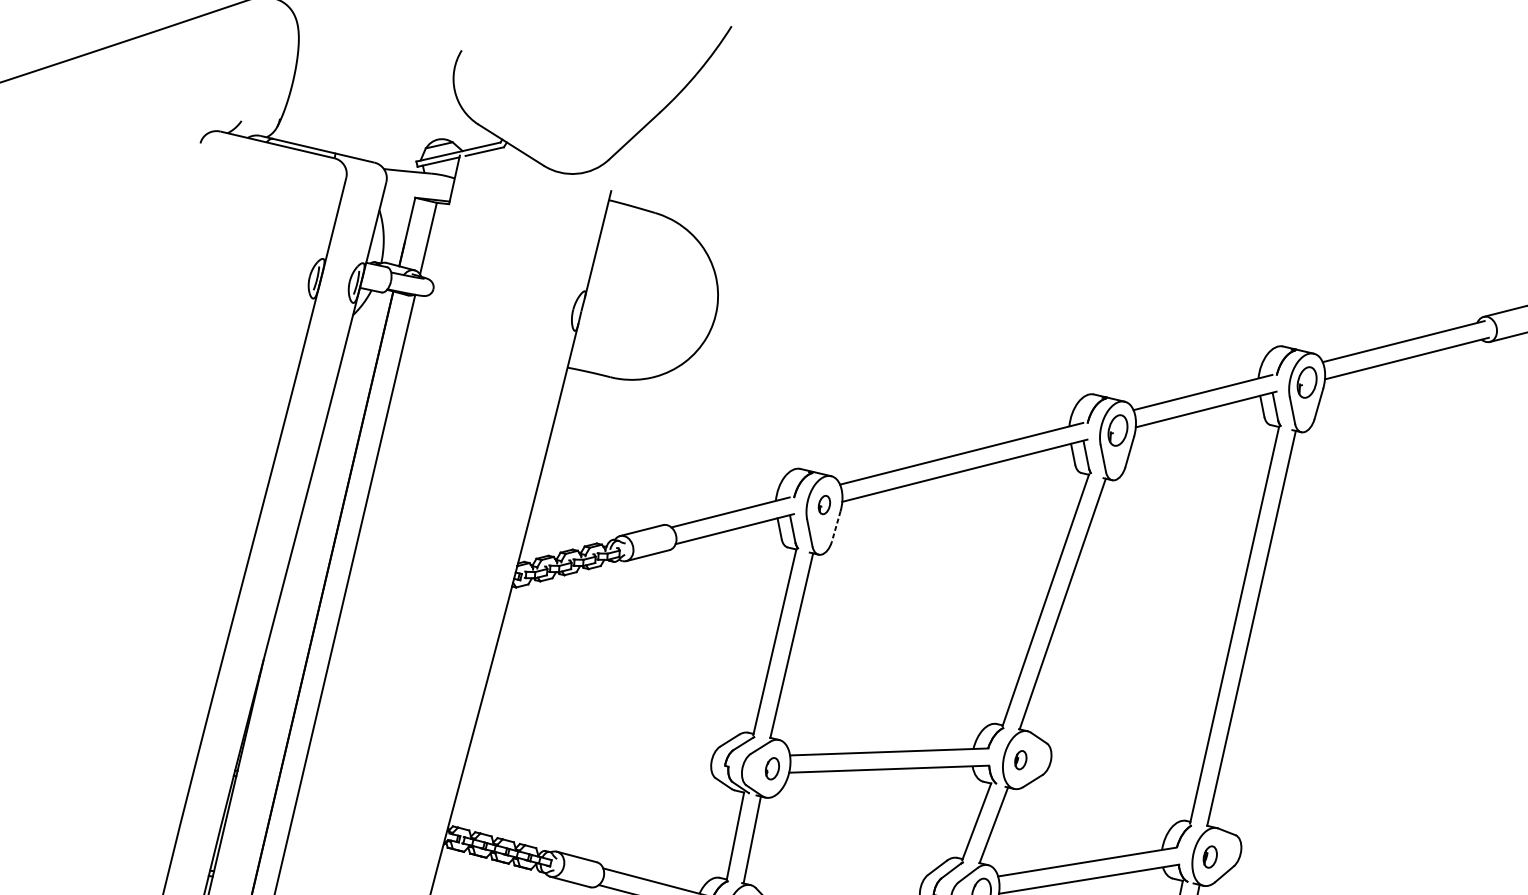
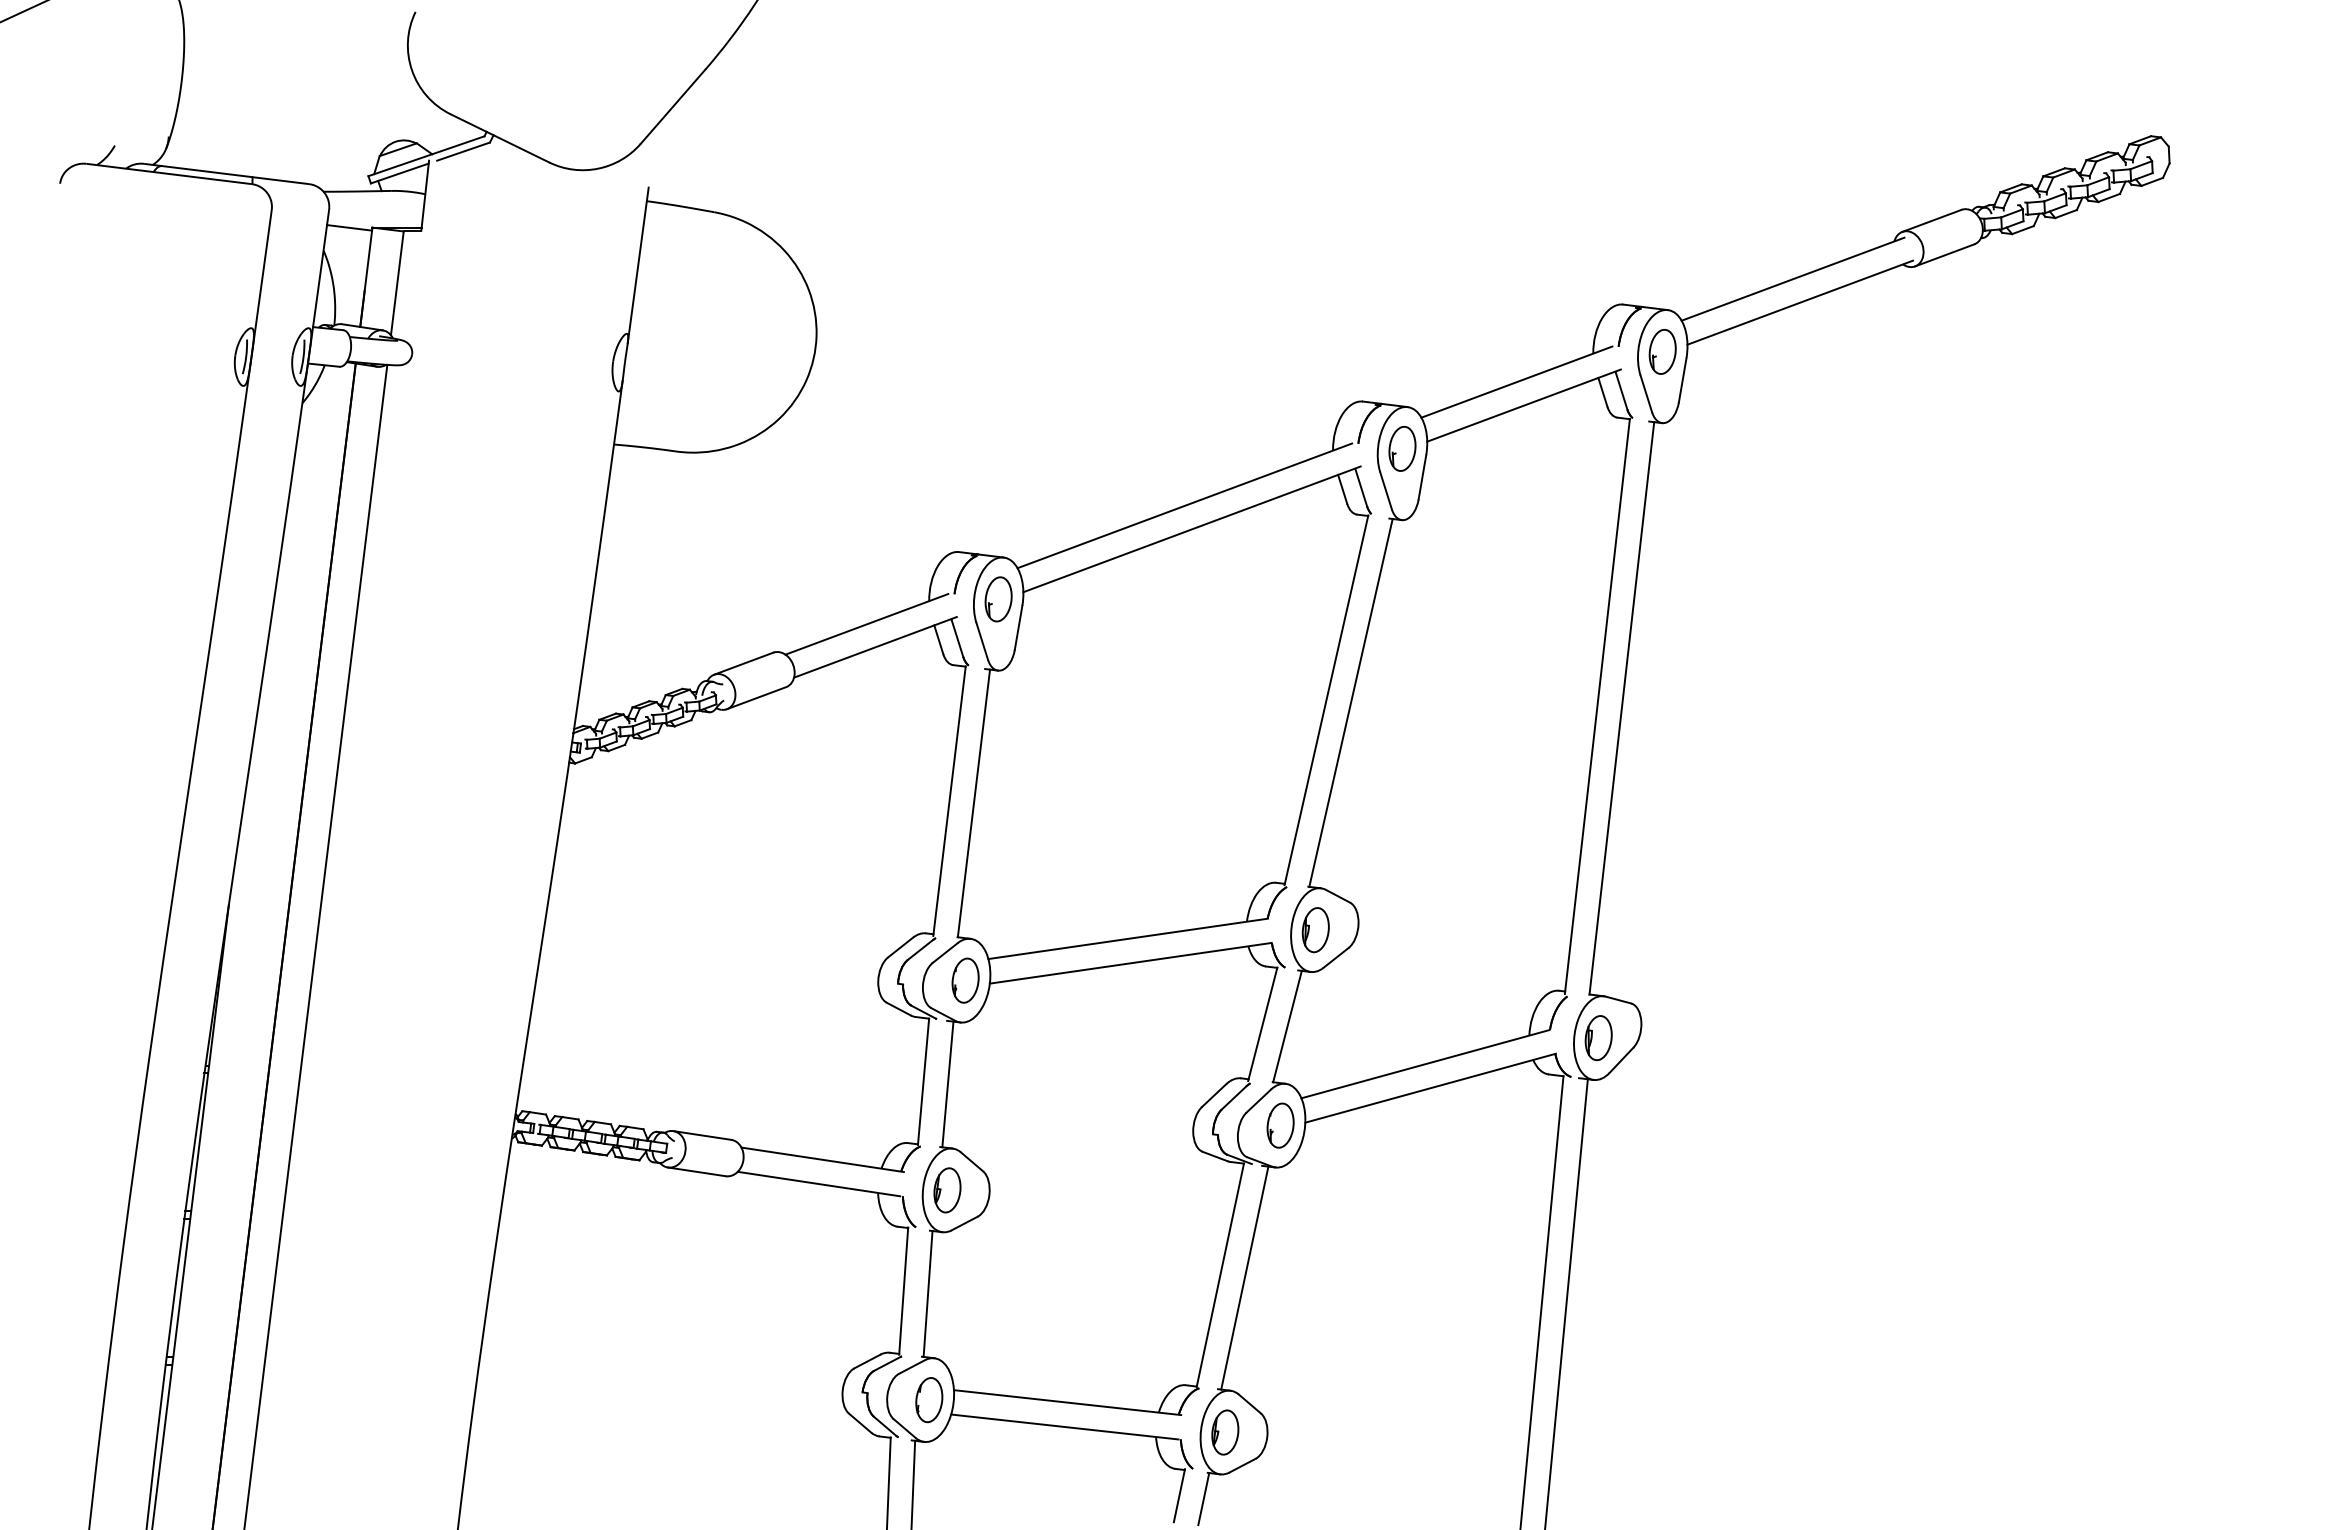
line: (399, 195) -> (349, 227), added
part: (824, 505) -> (998, 599), size x1.67
line: (836, 526) -> (1018, 628), dashed -> solid
part: (1020, 760) -> (1315, 930), size x1.67
part: (772, 768) -> (965, 980), size x1.43
part: (1210, 857) -> (1598, 1038), size x1.43

